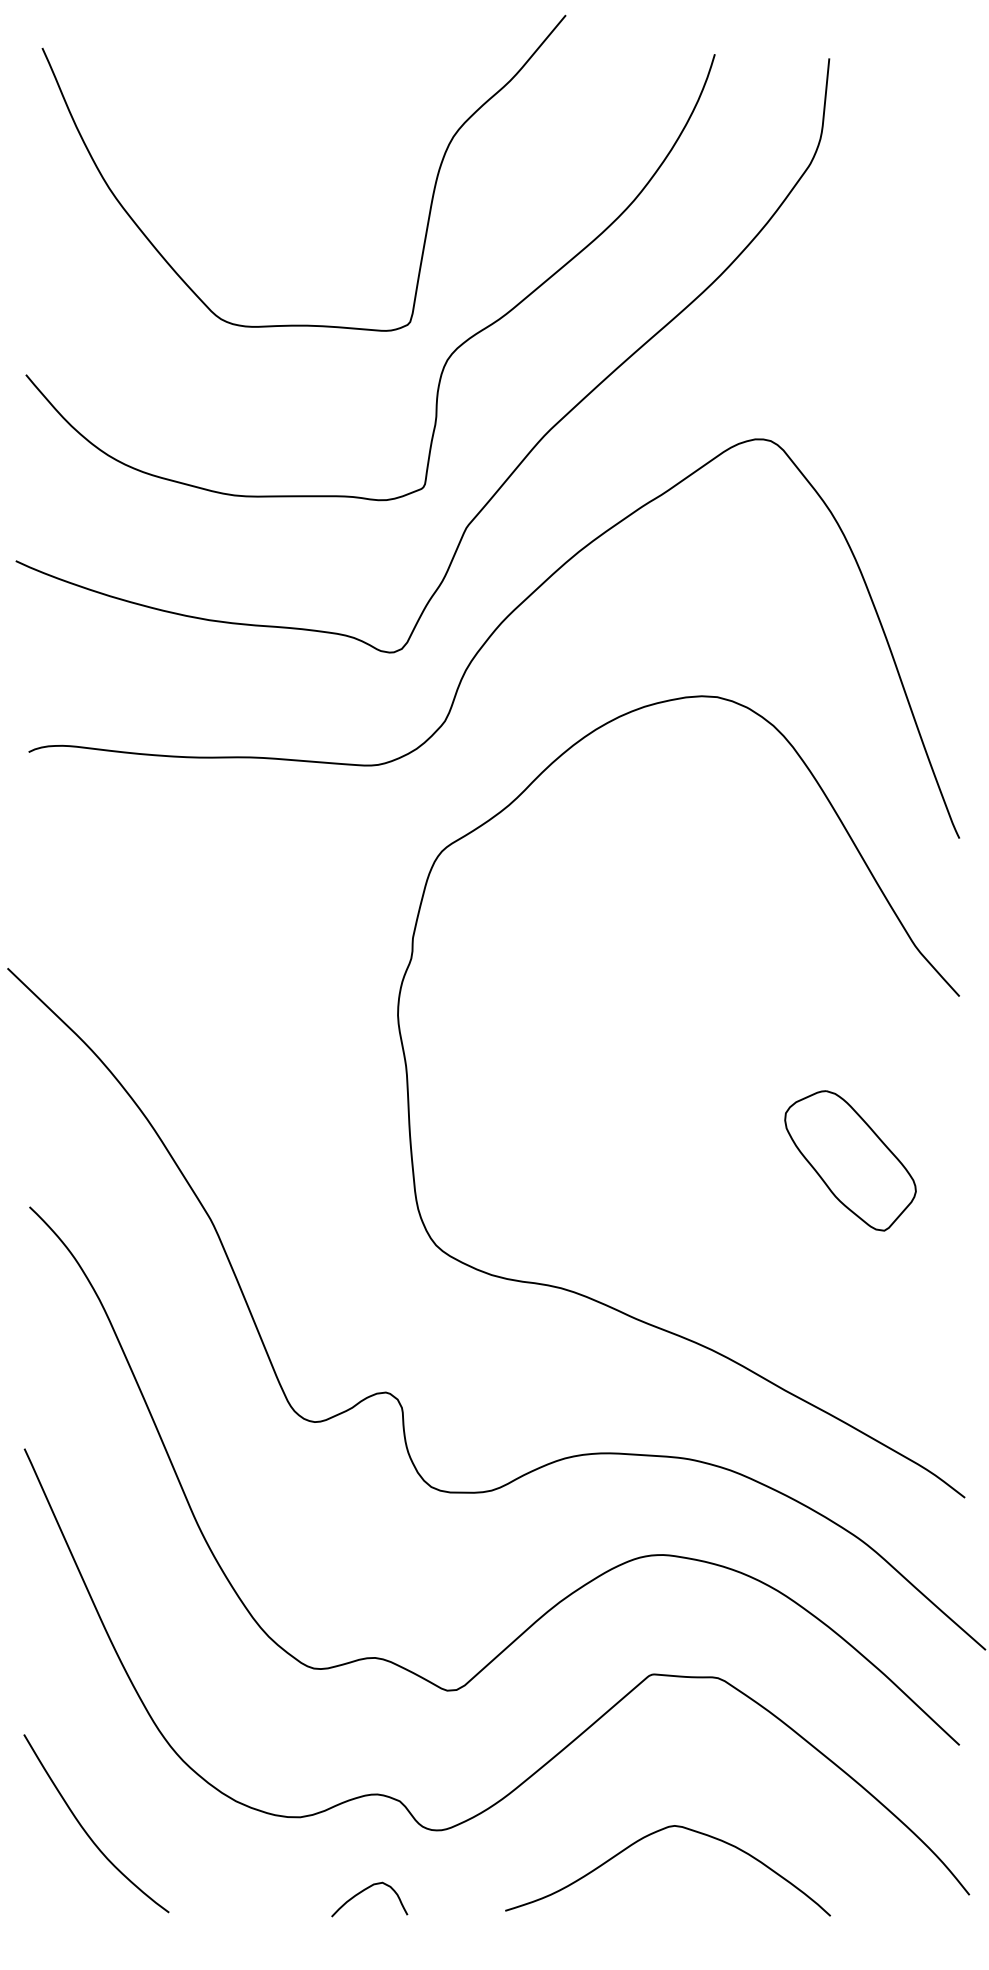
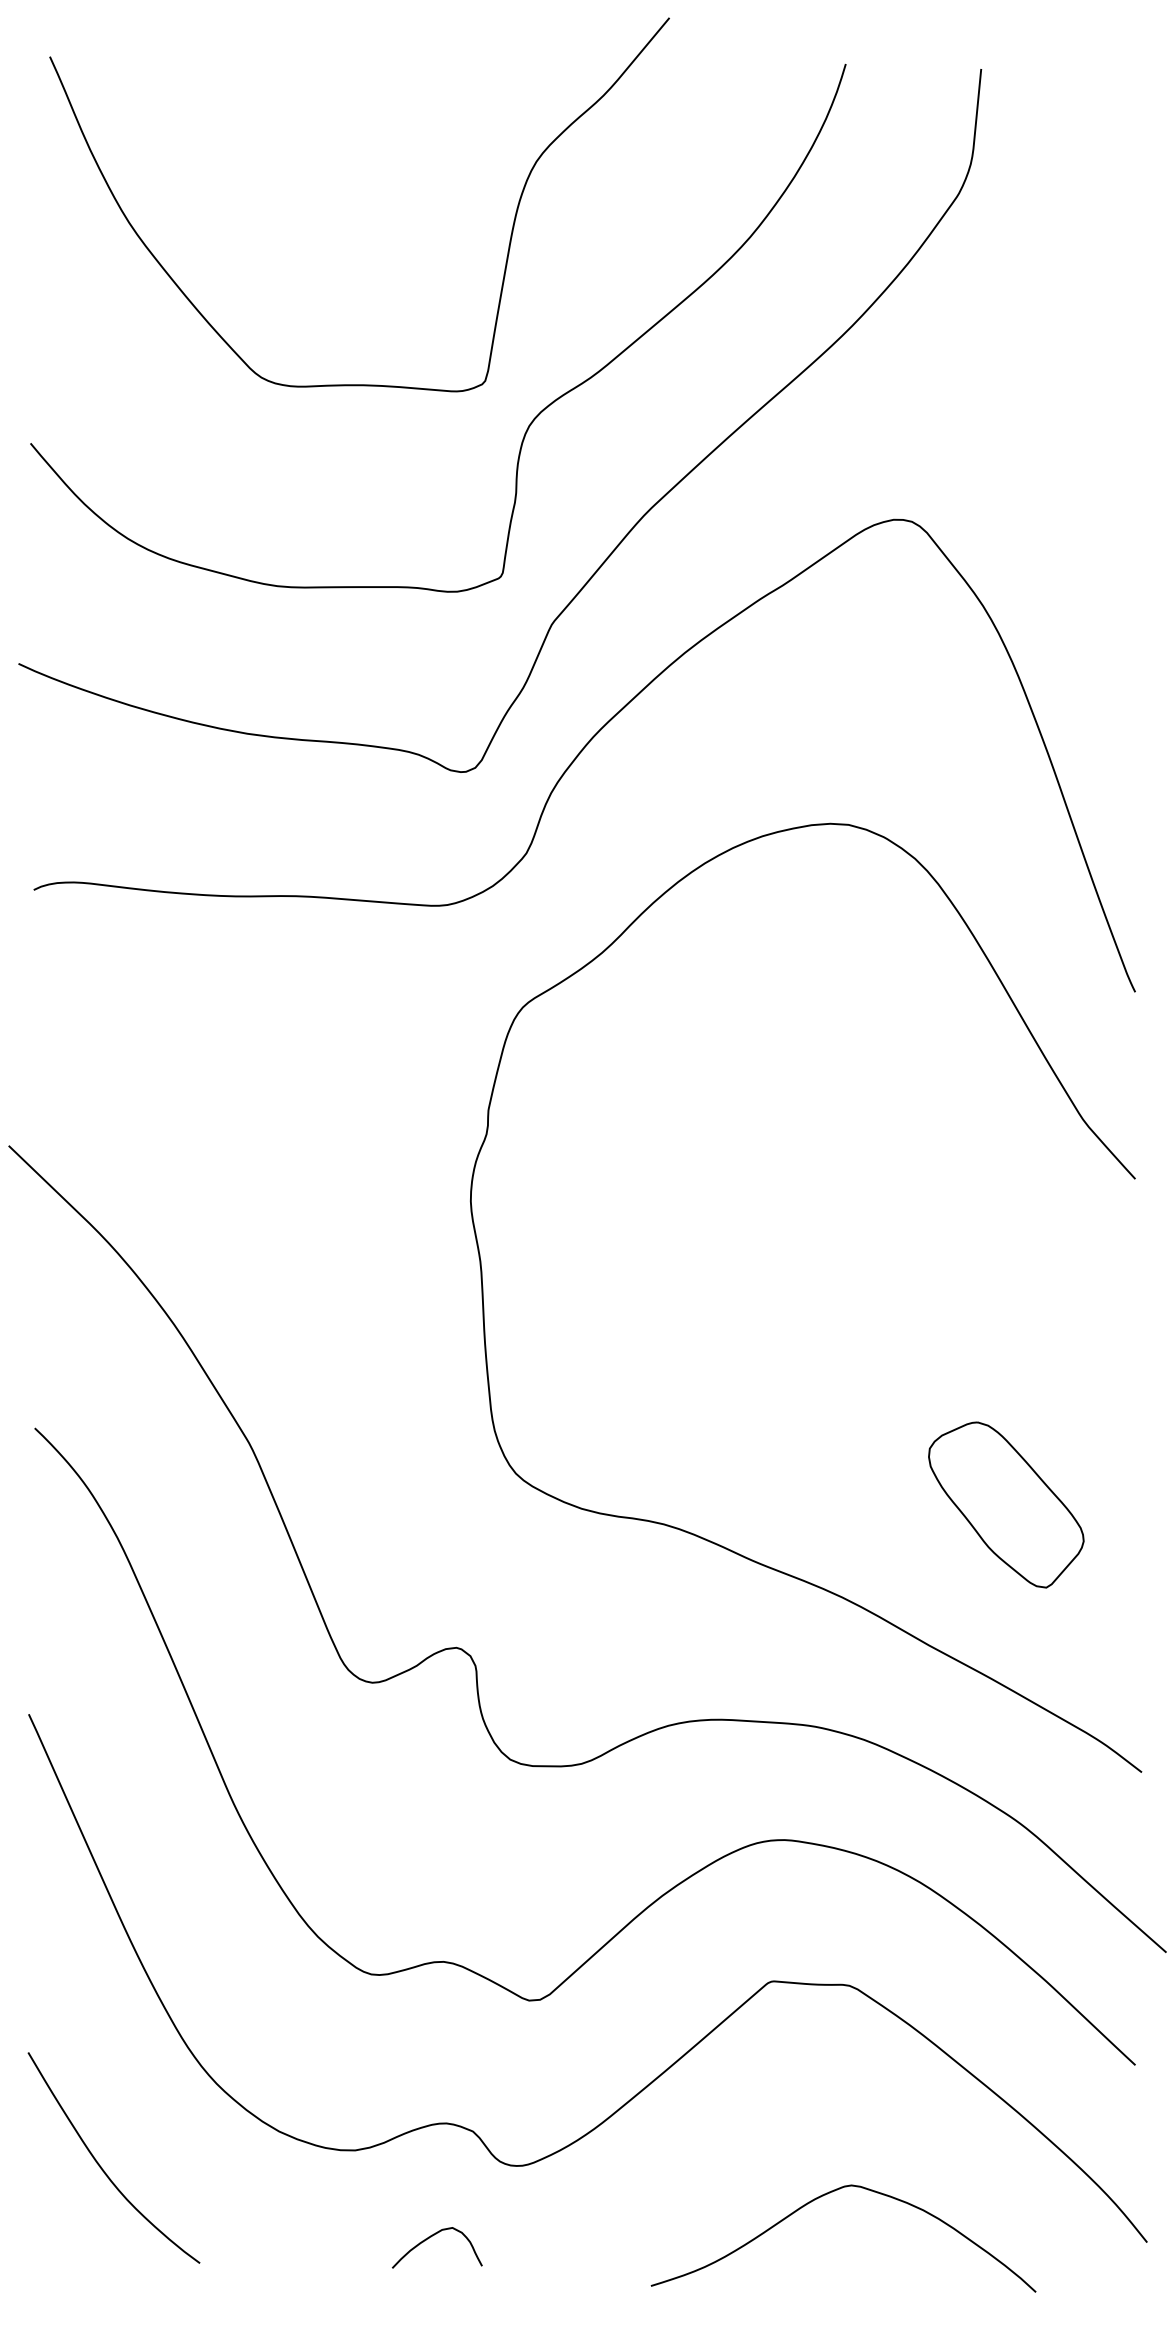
part: (850, 1160) -> (1006, 1504), moved
curve: (655, 1833) -> (828, 2194), moved

